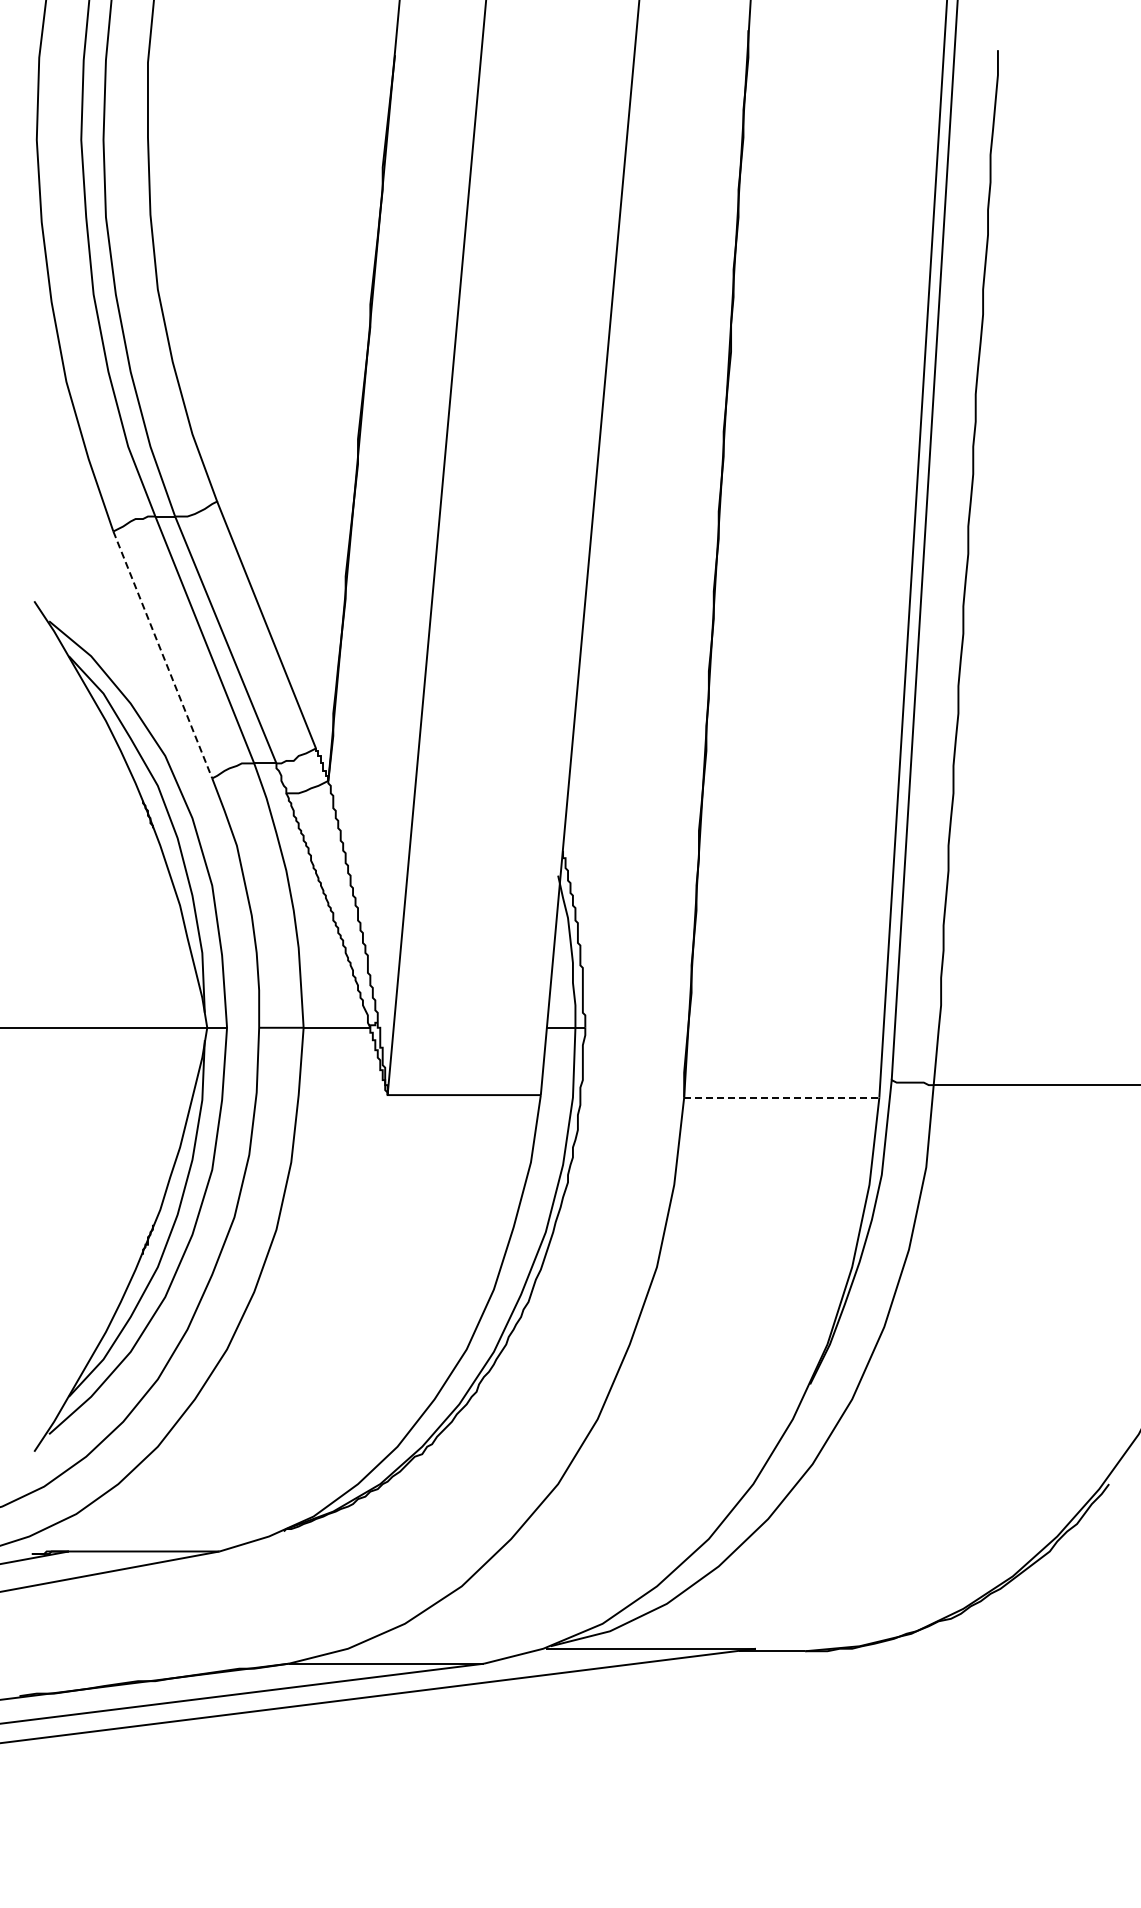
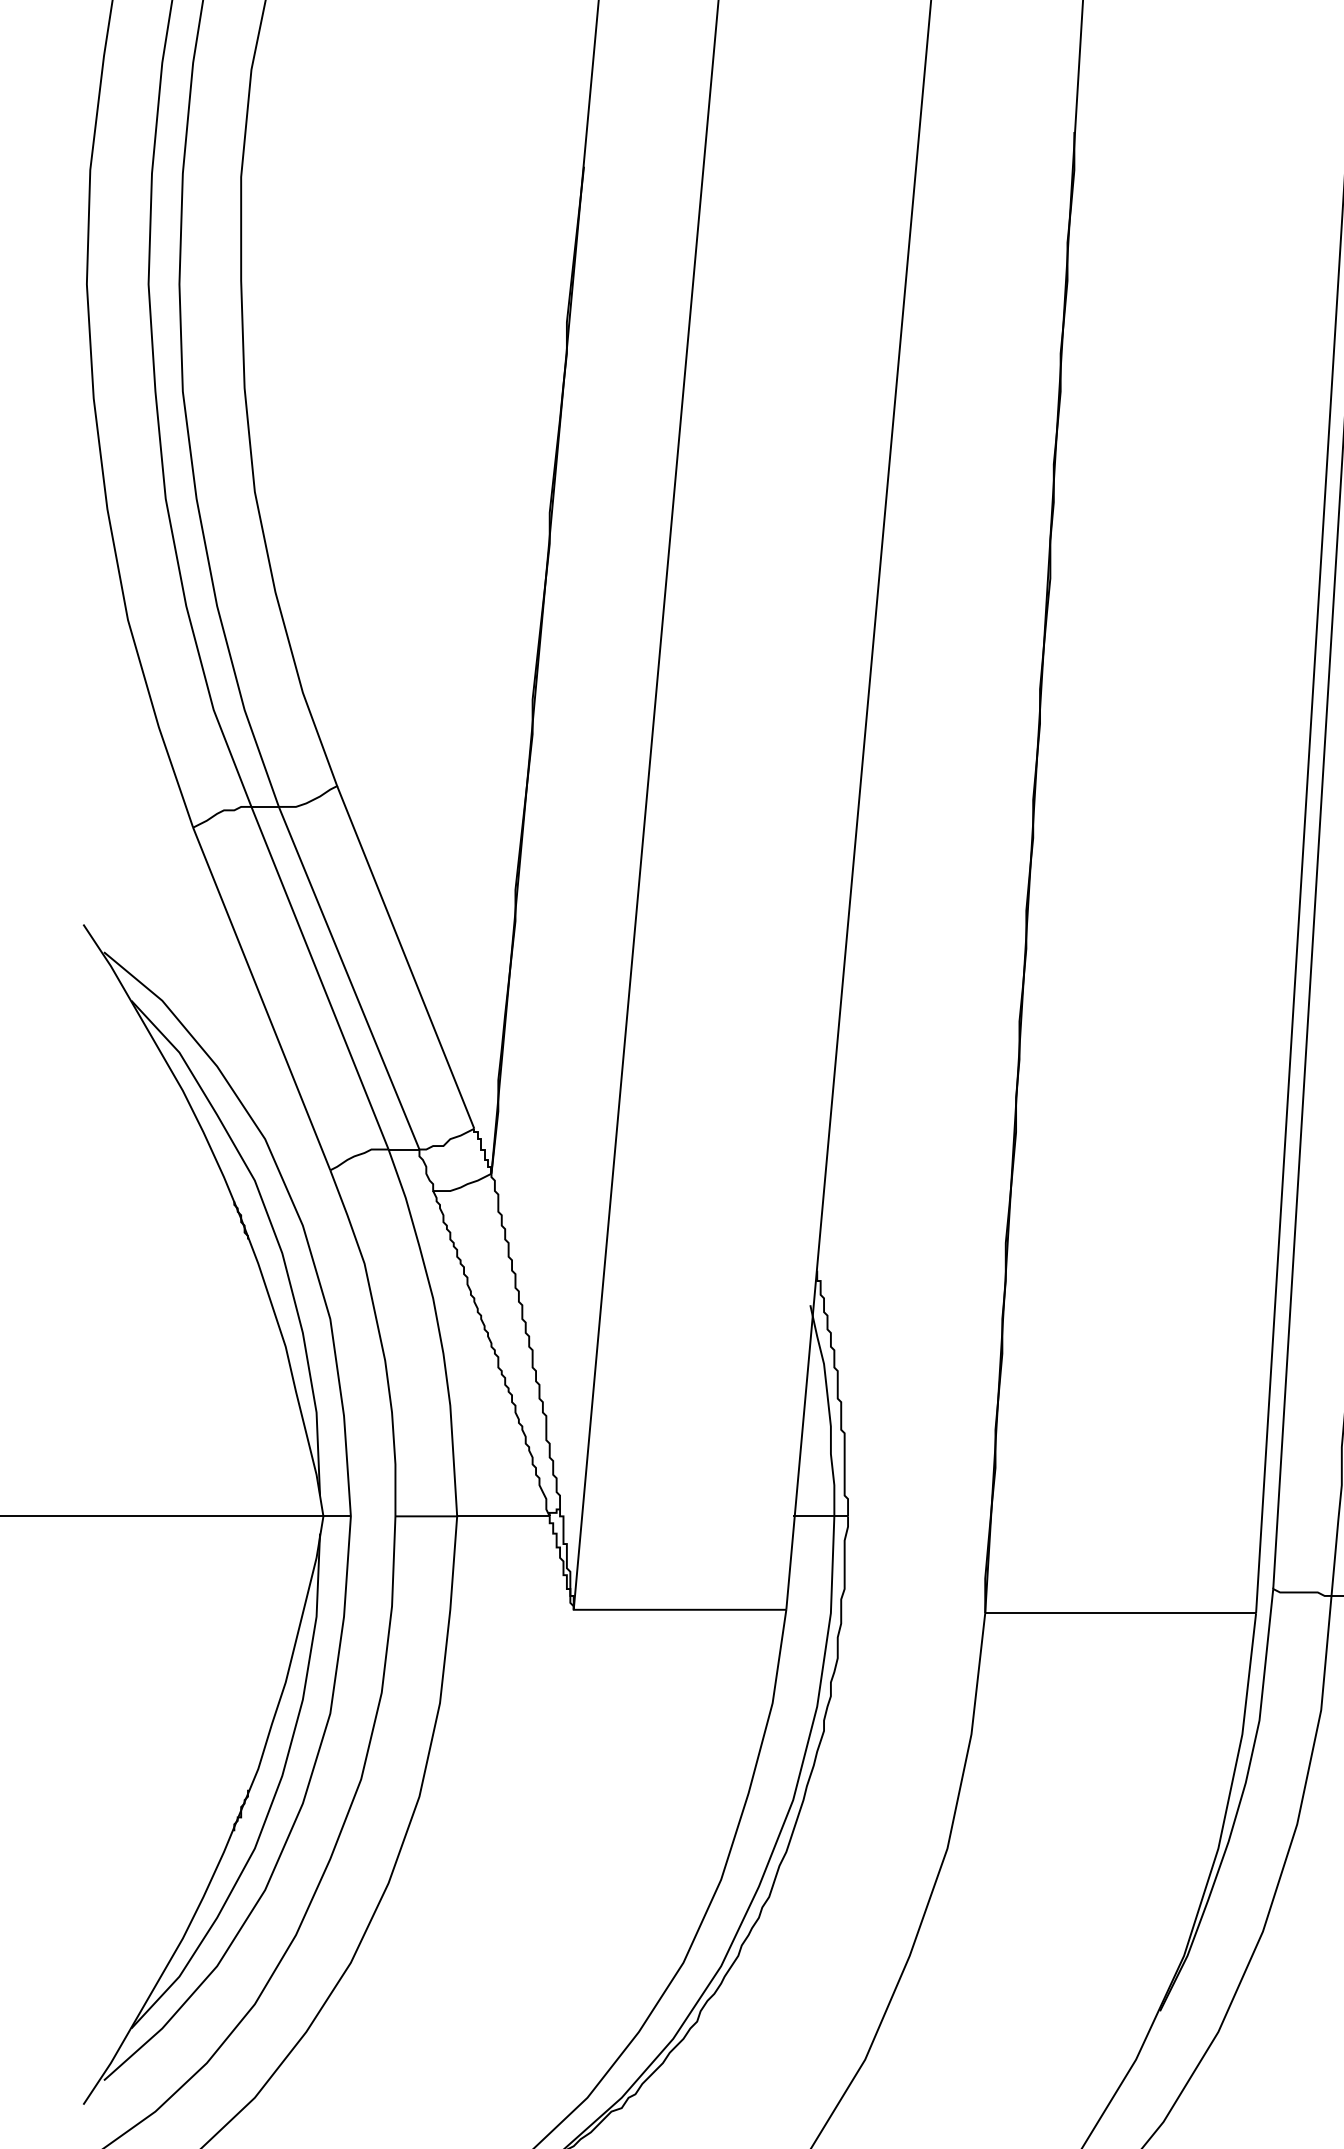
line: (162, 654) -> (261, 998), dashed -> solid
line: (781, 1097) -> (1120, 1613), dashed -> solid

